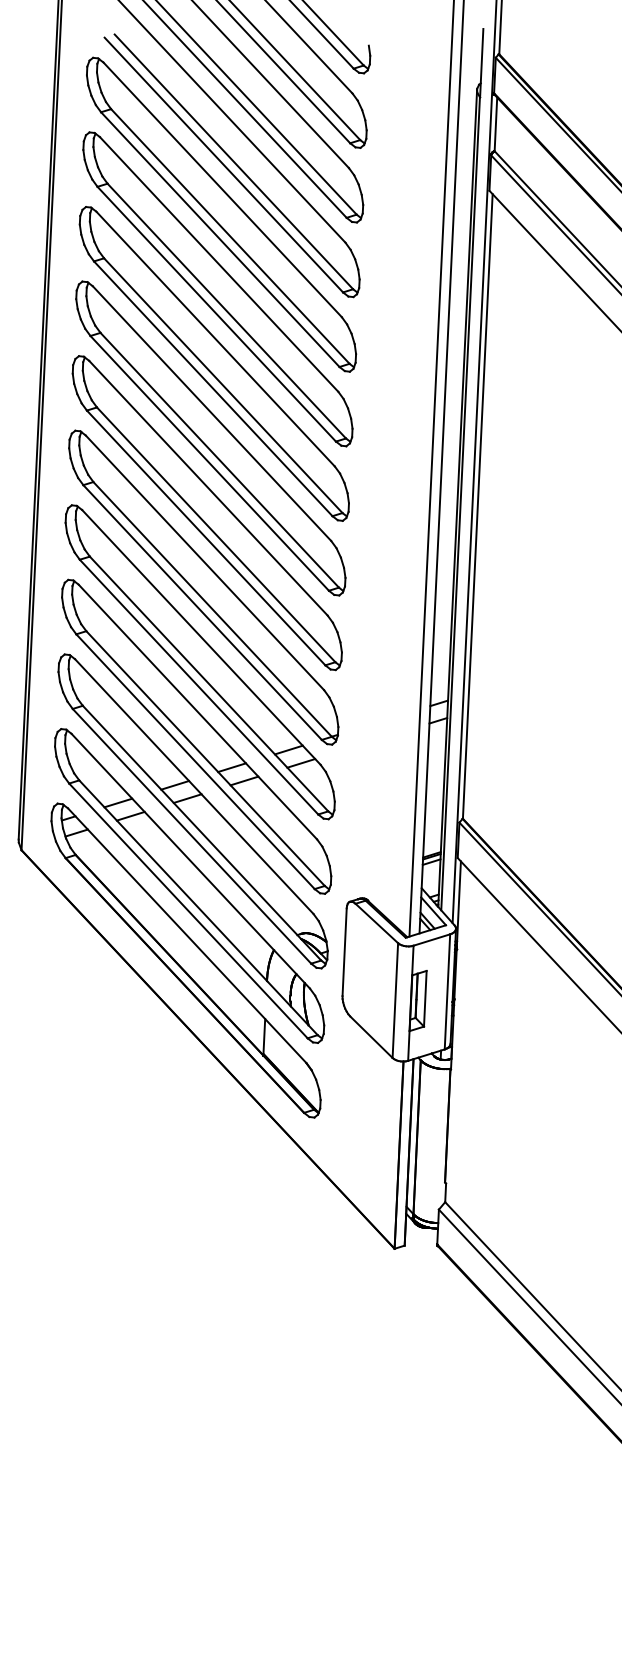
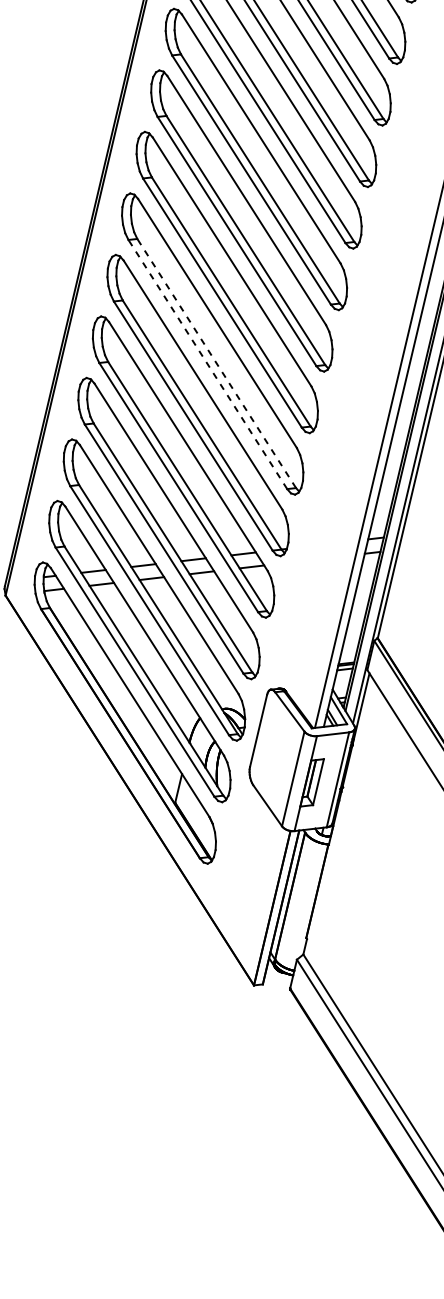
line: (215, 534) -> (216, 363), solid -> dashed
line: (205, 537) -> (207, 364), solid -> dashed

